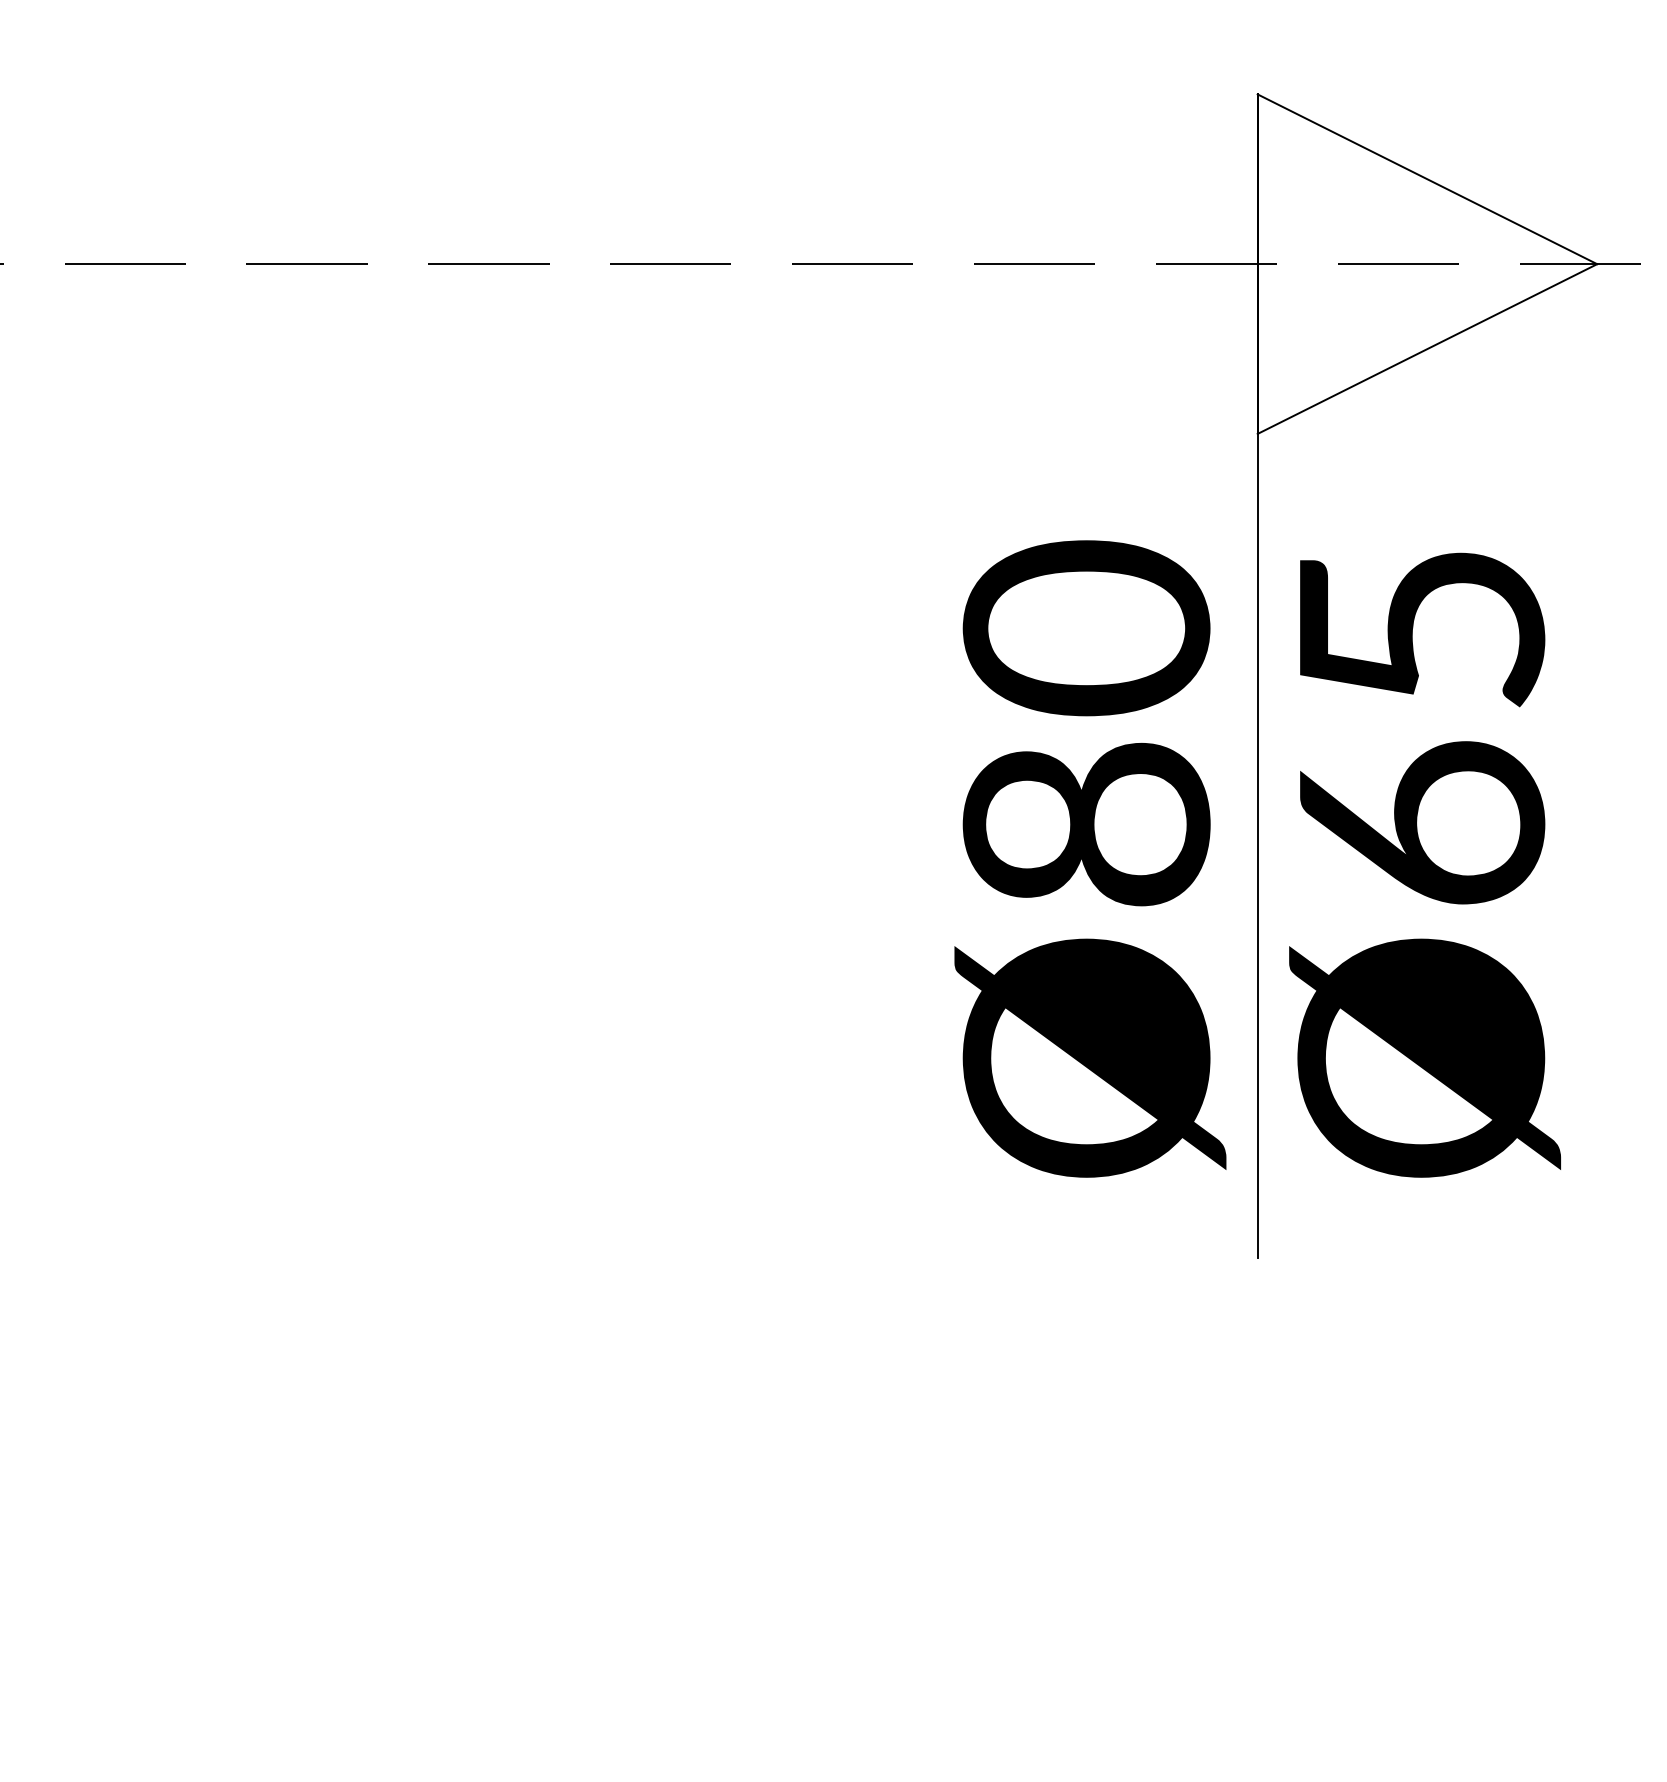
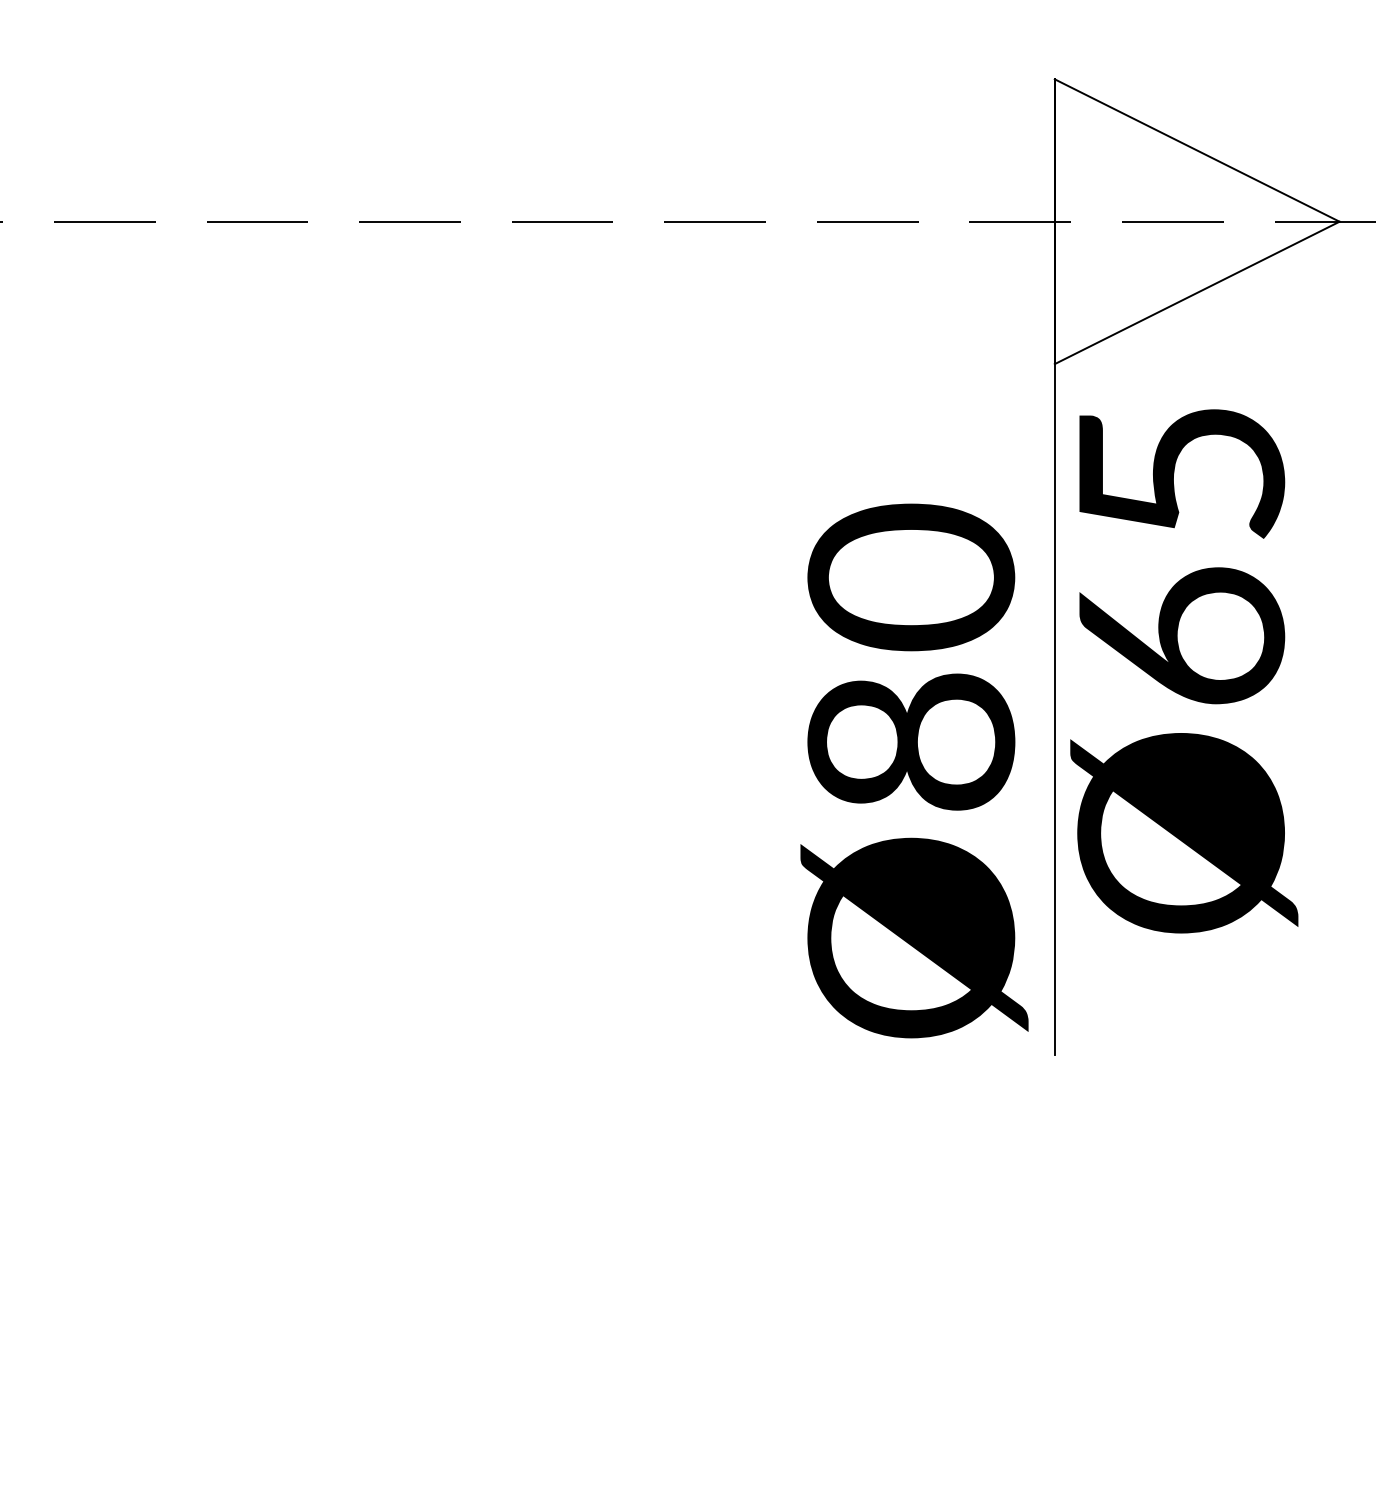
text: (1090, 858) -> (914, 770), moved
text: (1424, 864) -> (1183, 670), moved

